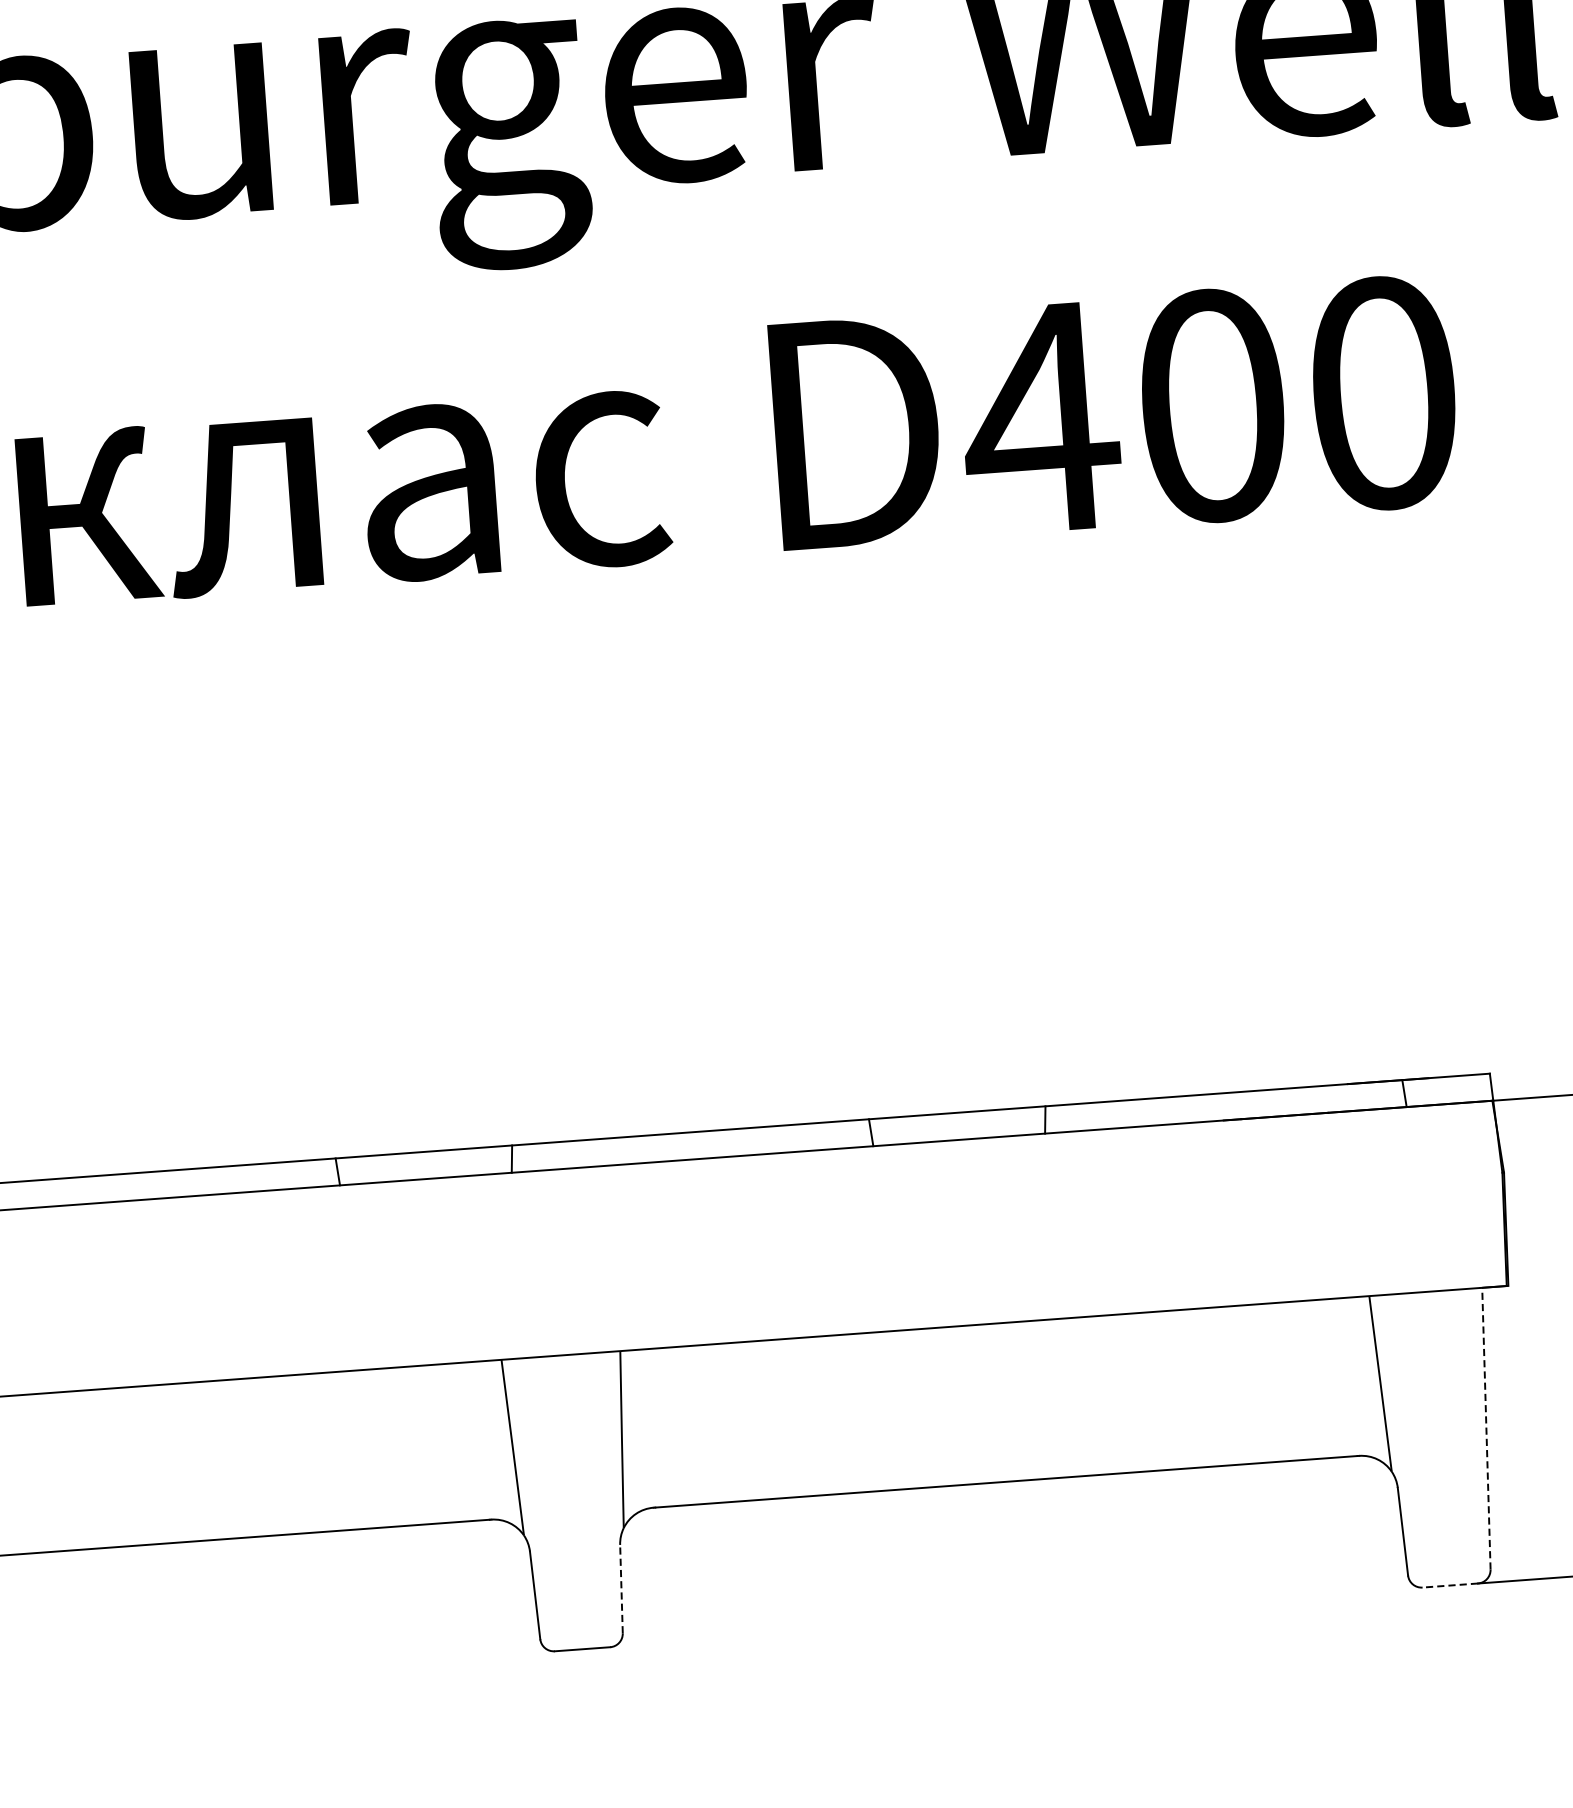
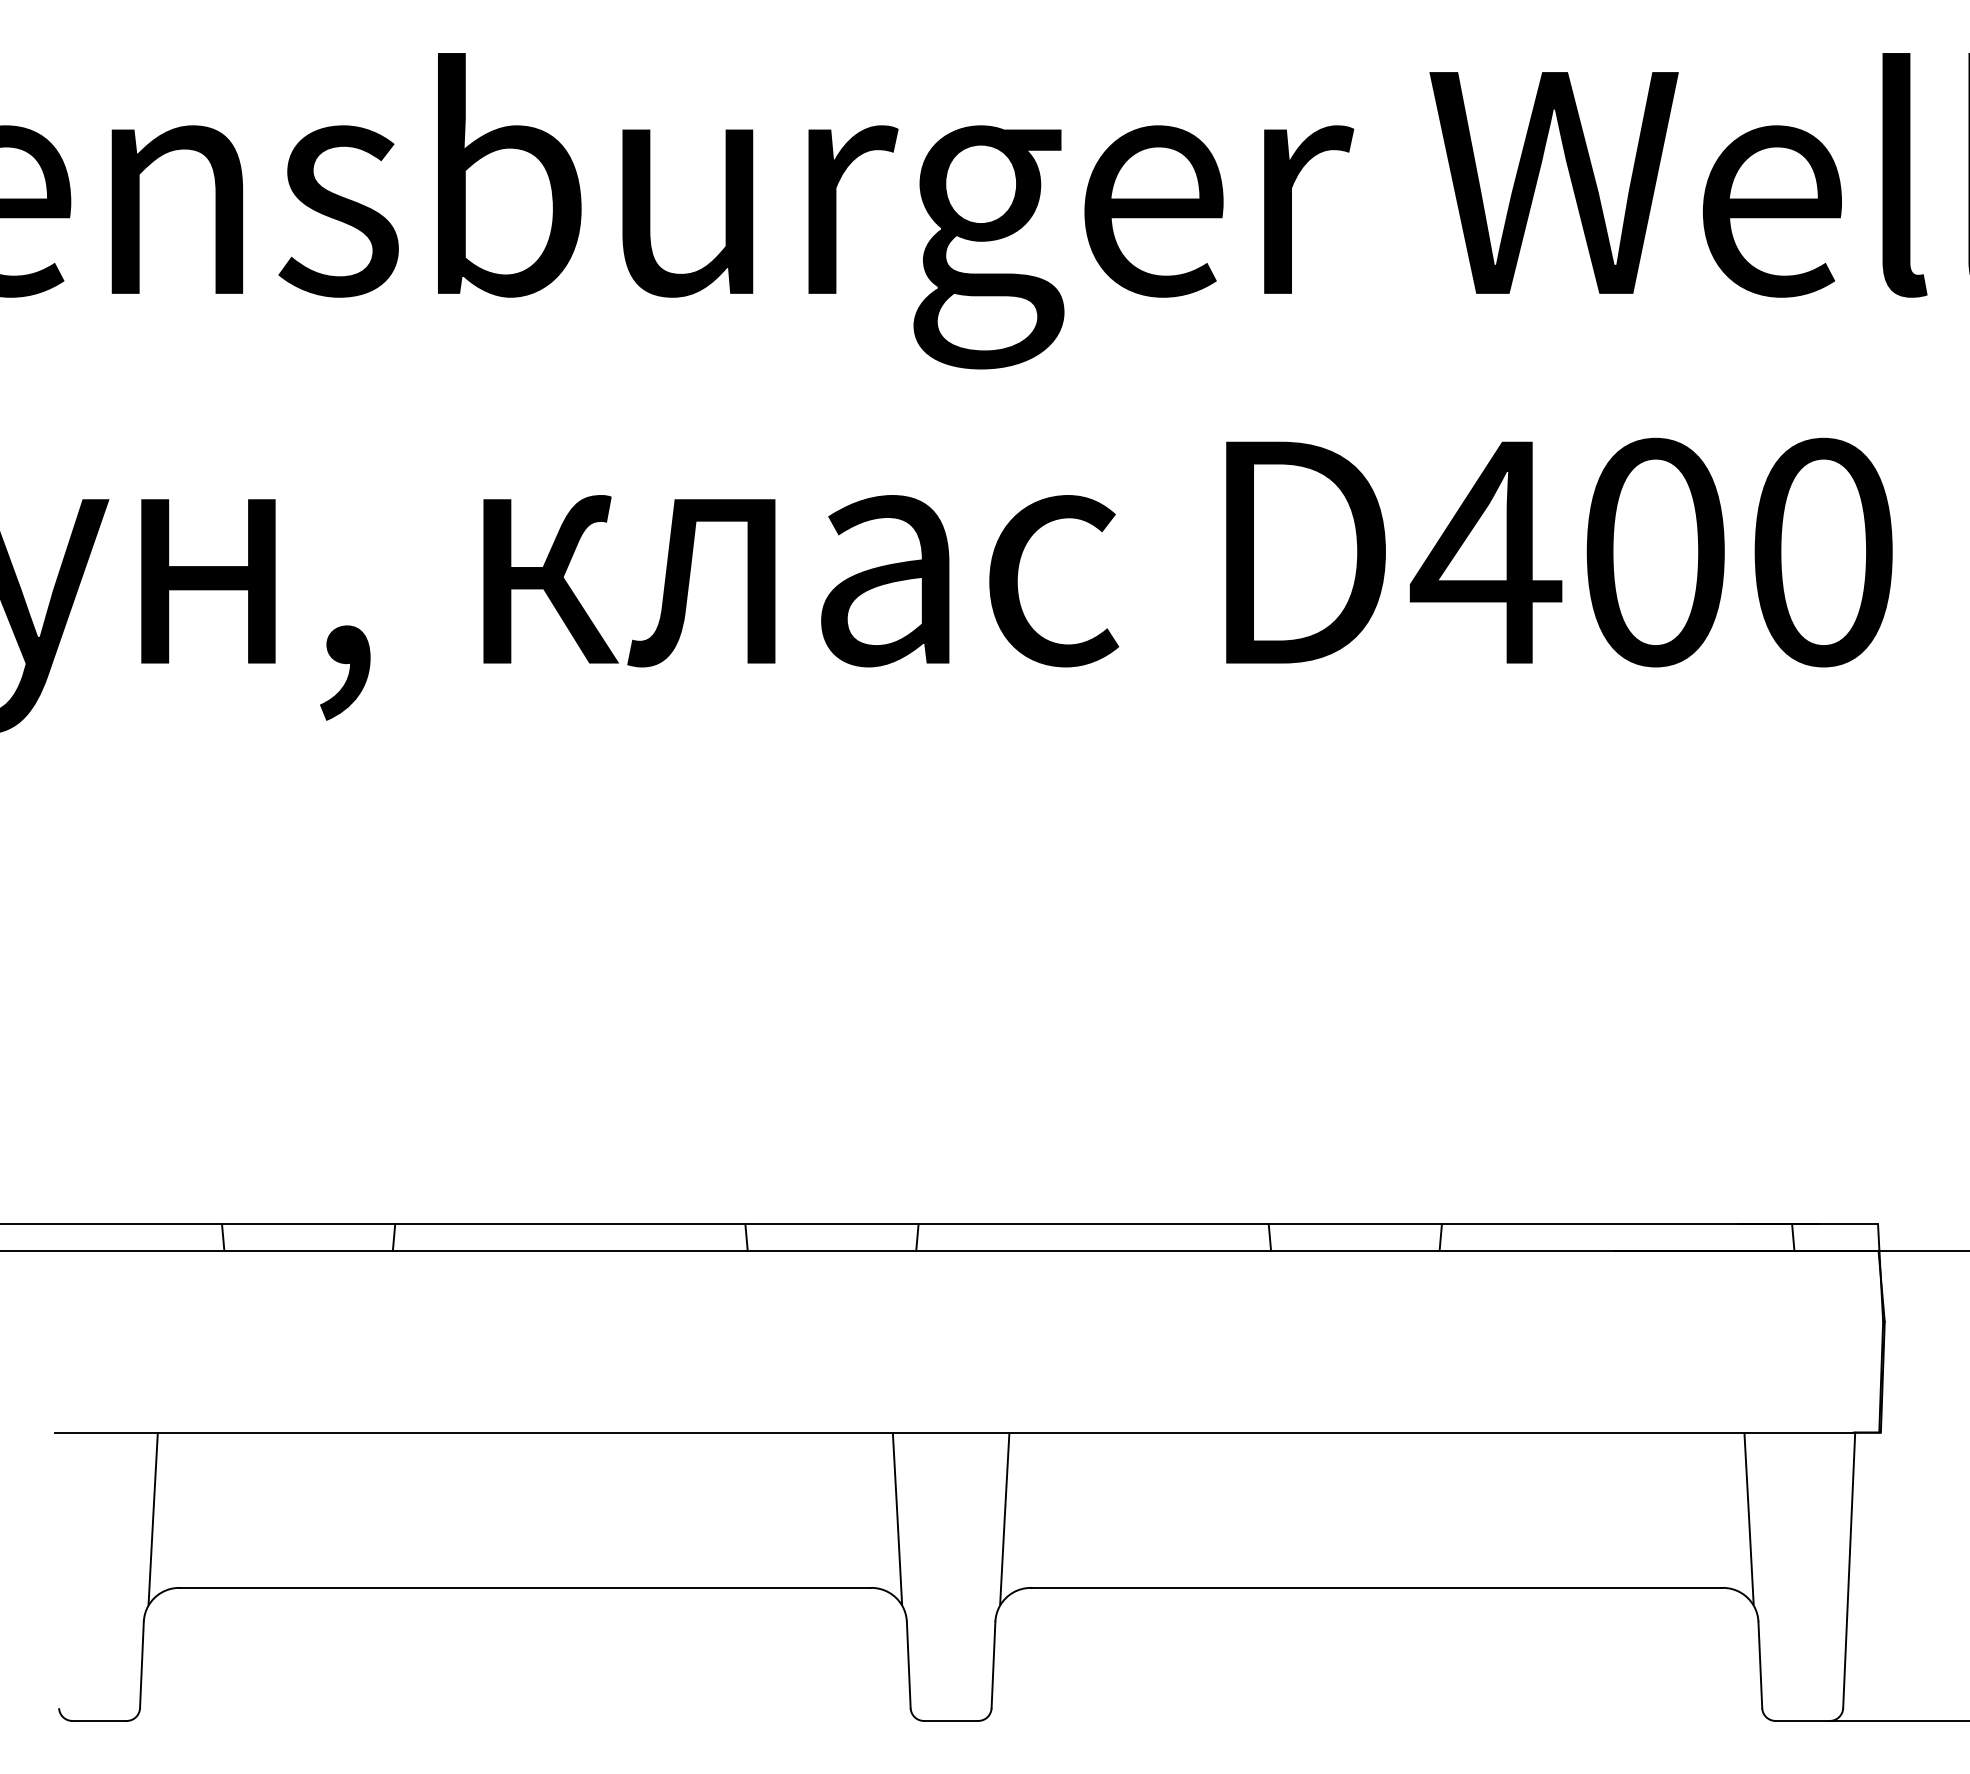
line: (1486, 1428) -> (1849, 1570), dashed -> solid
line: (1450, 1585) -> (1802, 1720), dashed -> solid
line: (621, 1588) -> (993, 1664), dashed -> solid

